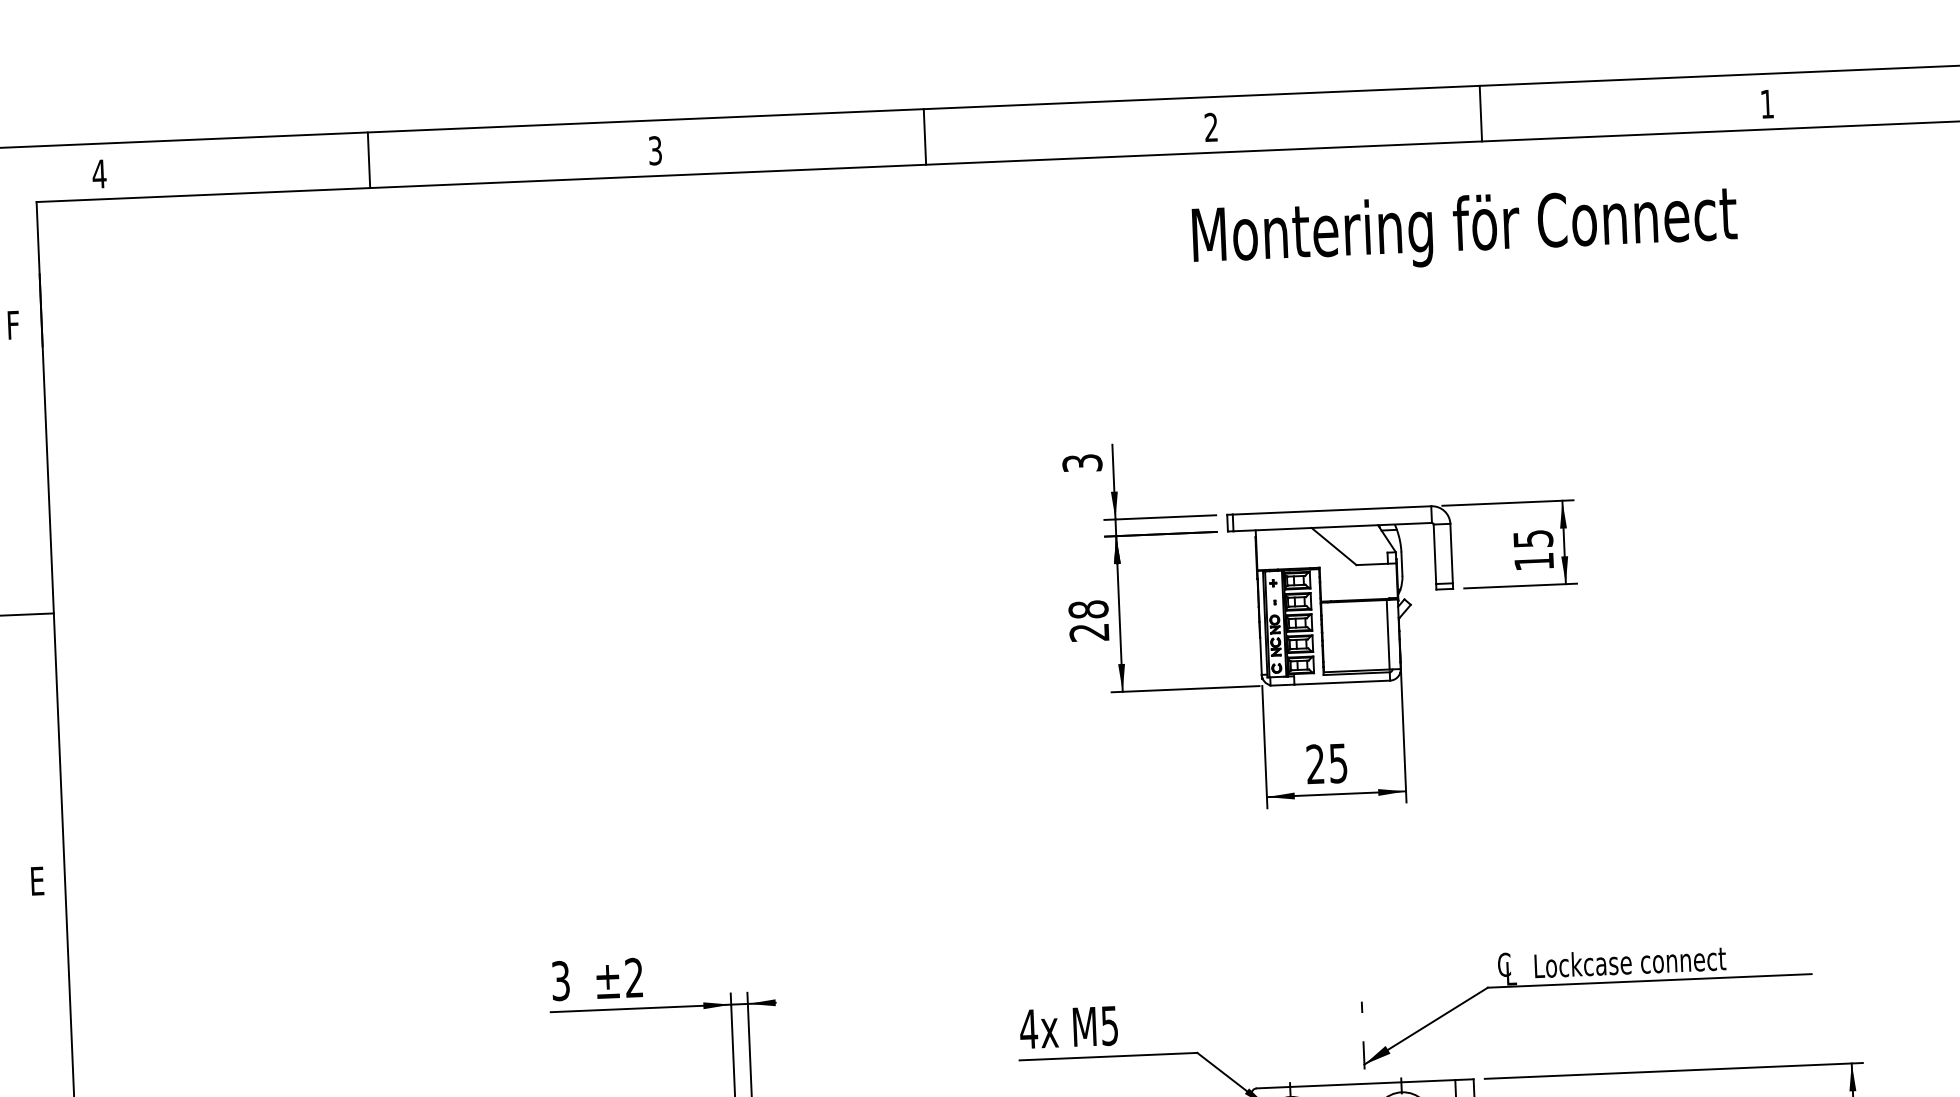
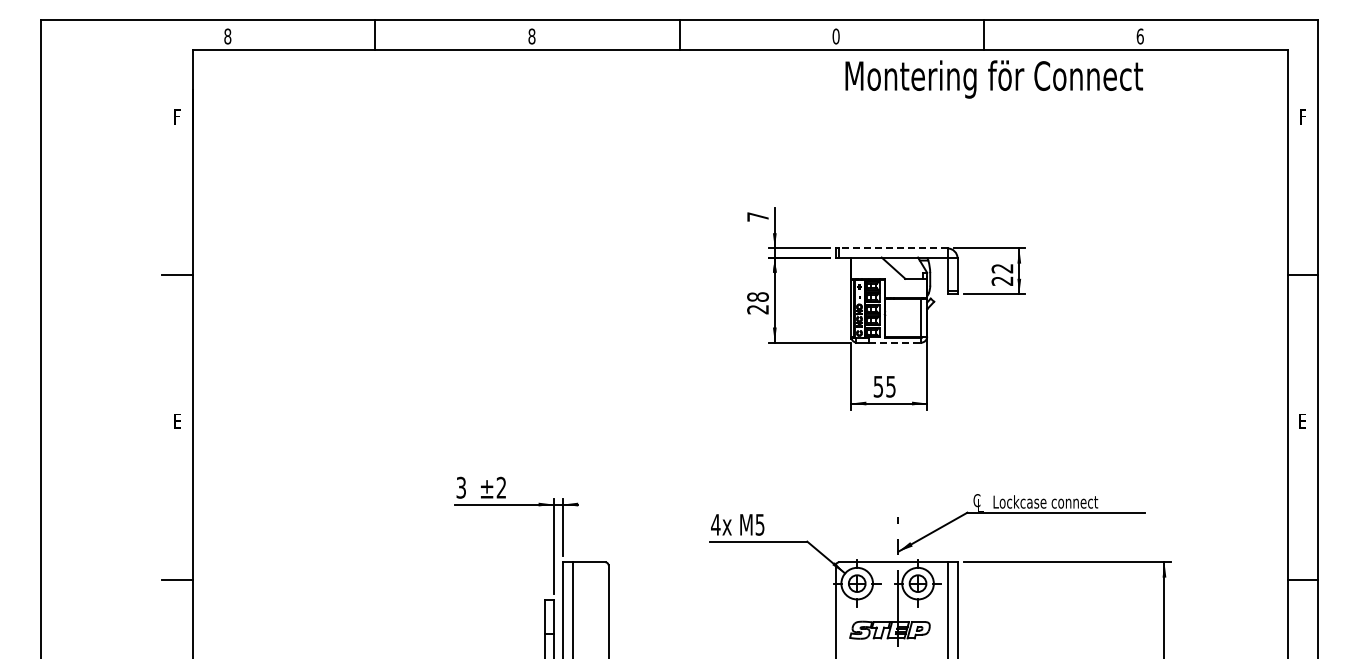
text: (1765, 104) -> (1139, 36), 1 -> 6
text: (1210, 127) -> (835, 36), 2 -> 0
text: (654, 150) -> (531, 36), 3 -> 8
text: (98, 174) -> (227, 36), 4 -> 8
text: (1463, 230) -> (993, 79), moved
text: (1081, 462) -> (757, 216), 3 -> 7
line: (1330, 510) -> (892, 248), solid -> dashed
text: (1533, 549) -> (1002, 274), 15 -> 22
line: (1343, 682) -> (895, 342), solid -> dashed
text: (1313, 763) -> (877, 386), 25 -> 55

